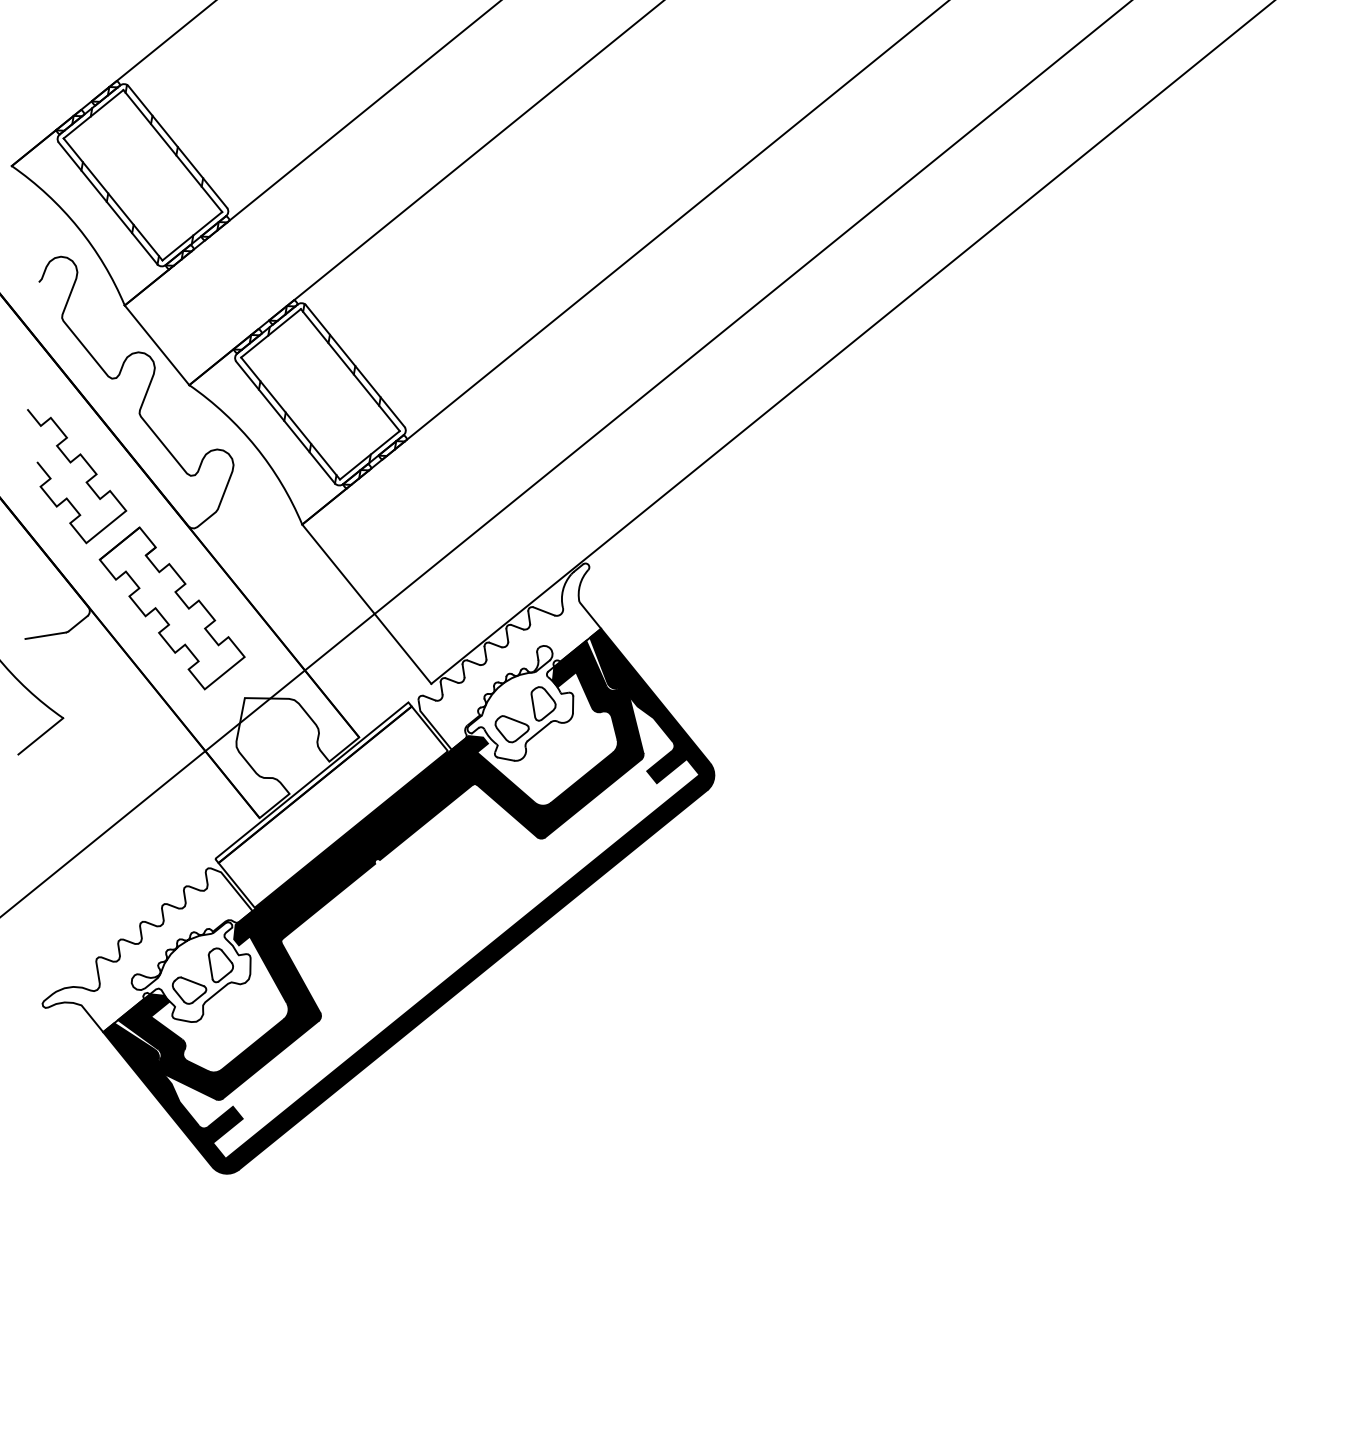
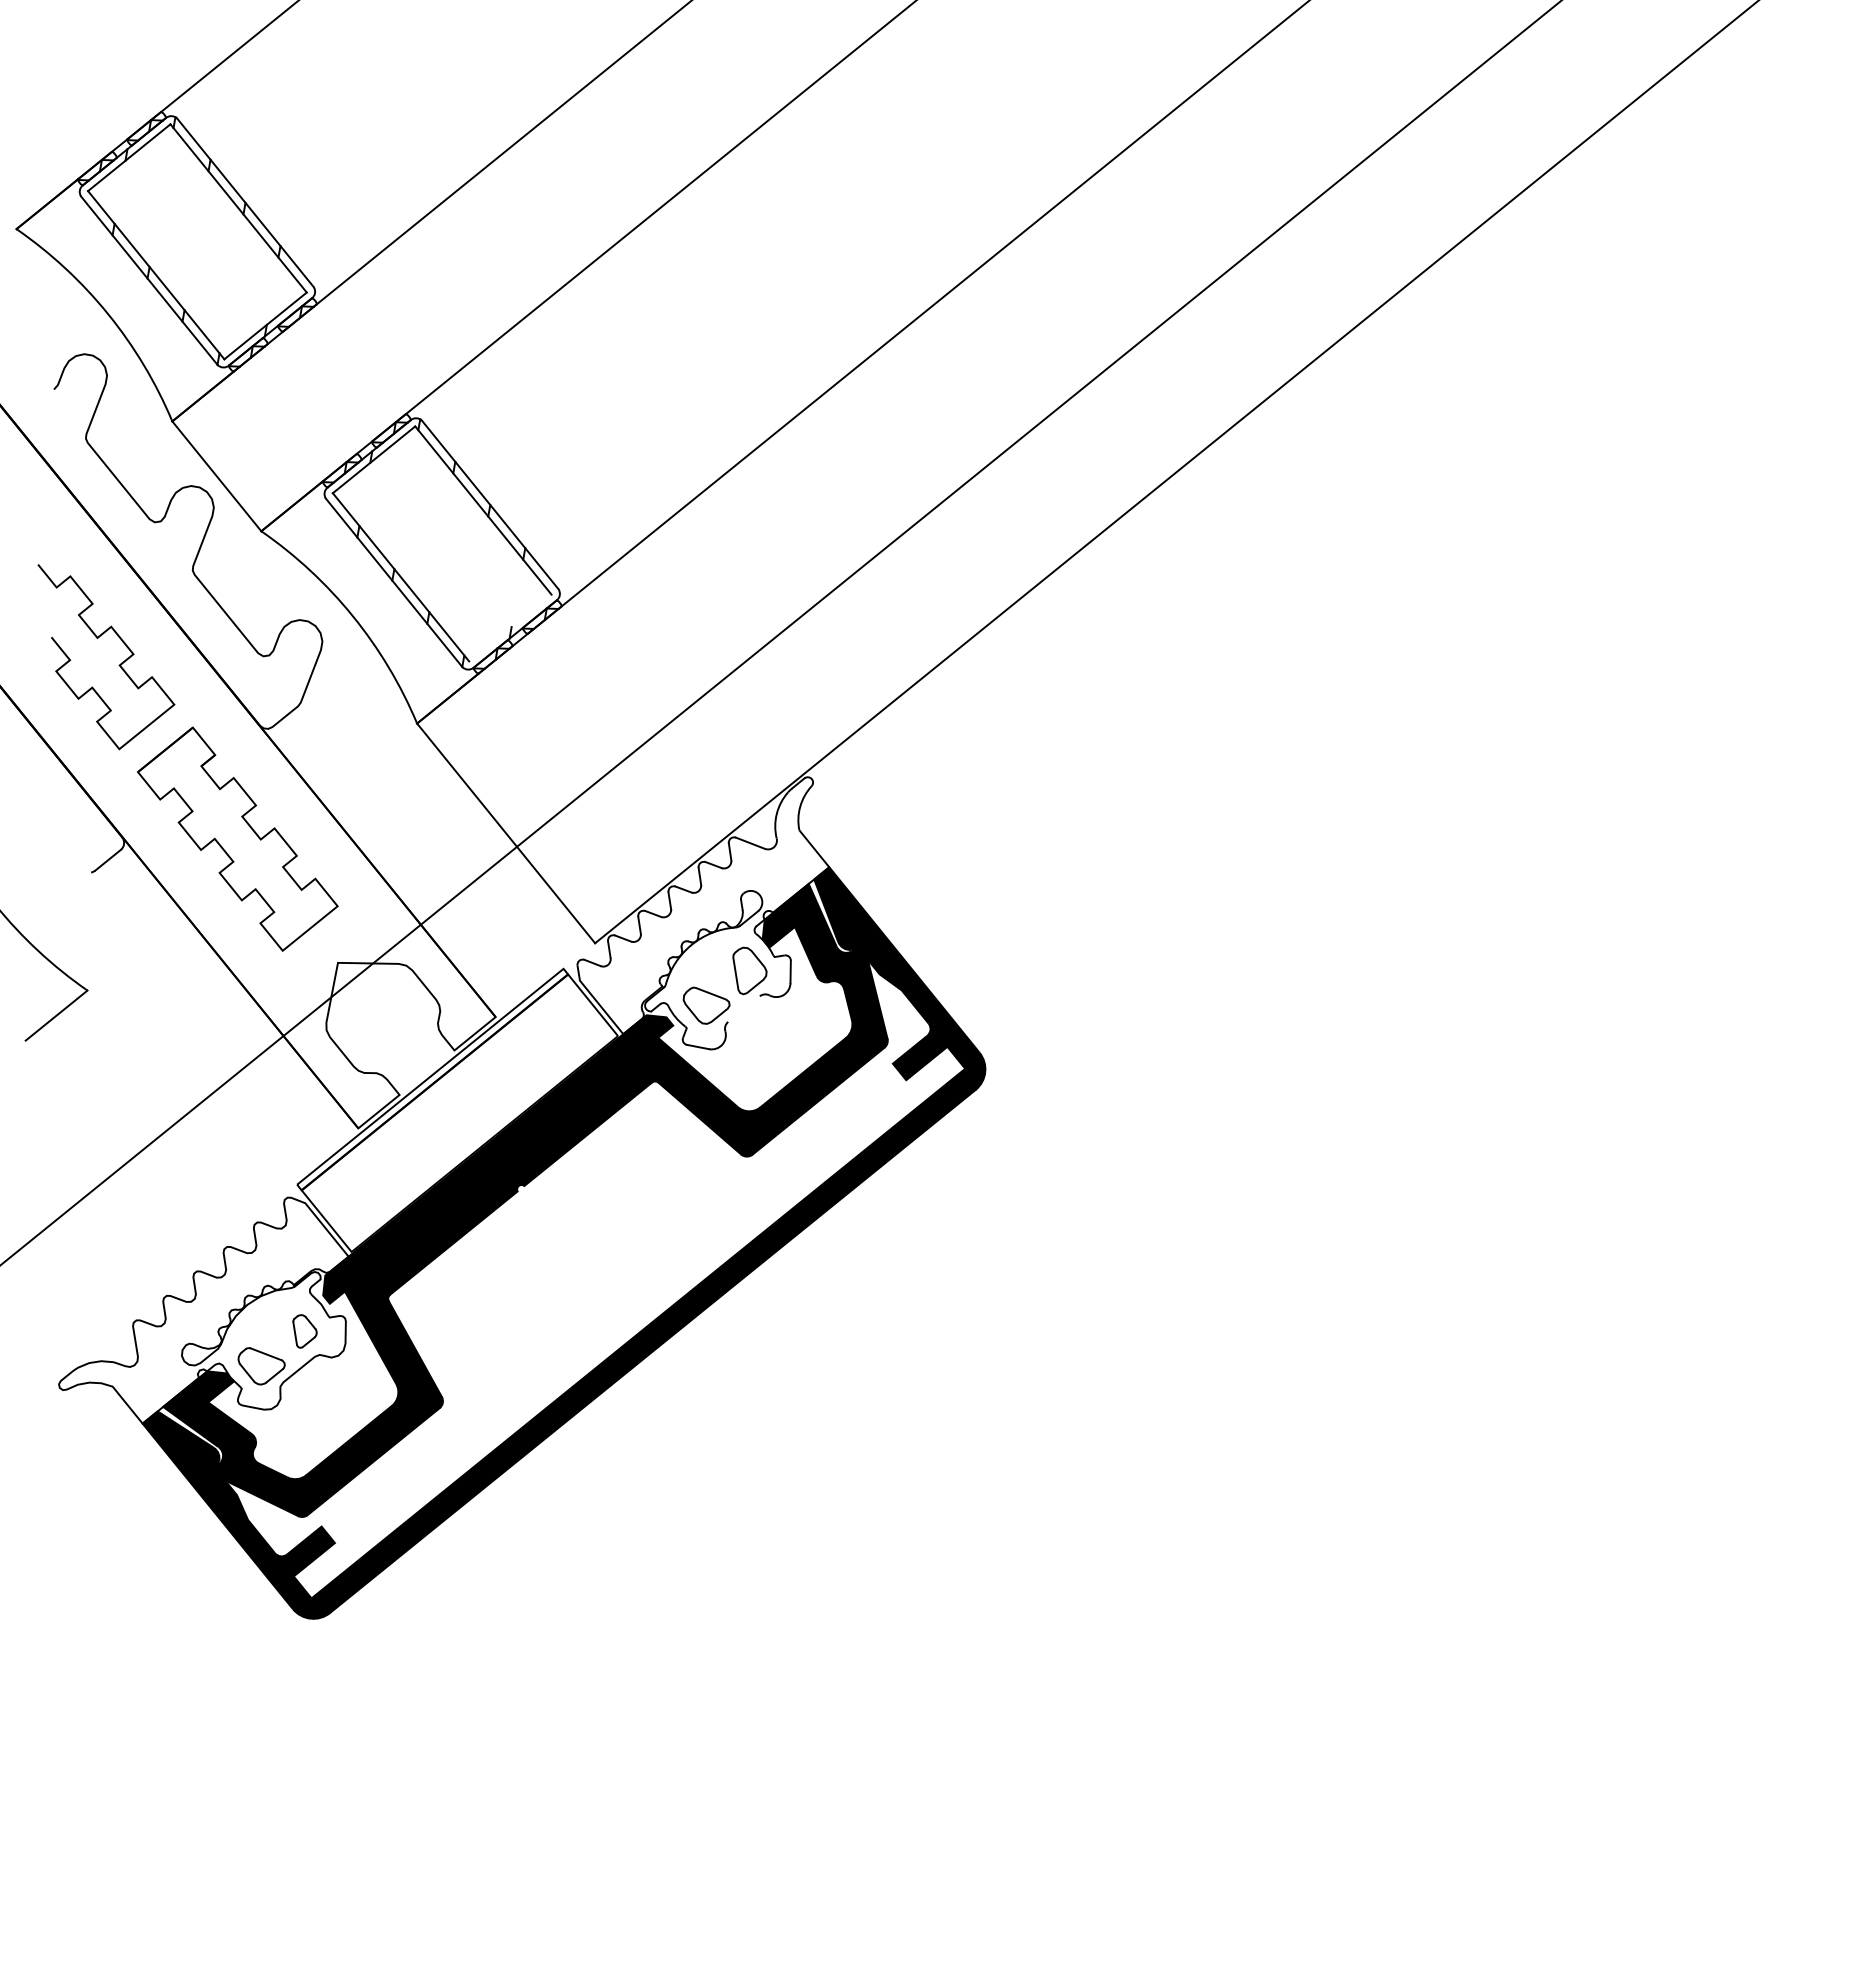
line: (369, 454) -> (510, 627), removed
line: (45, 635) -> (63, 876), removed
line: (538, 731) -> (743, 1008), removed
part: (220, 965) -> (304, 1331), size x0.7

